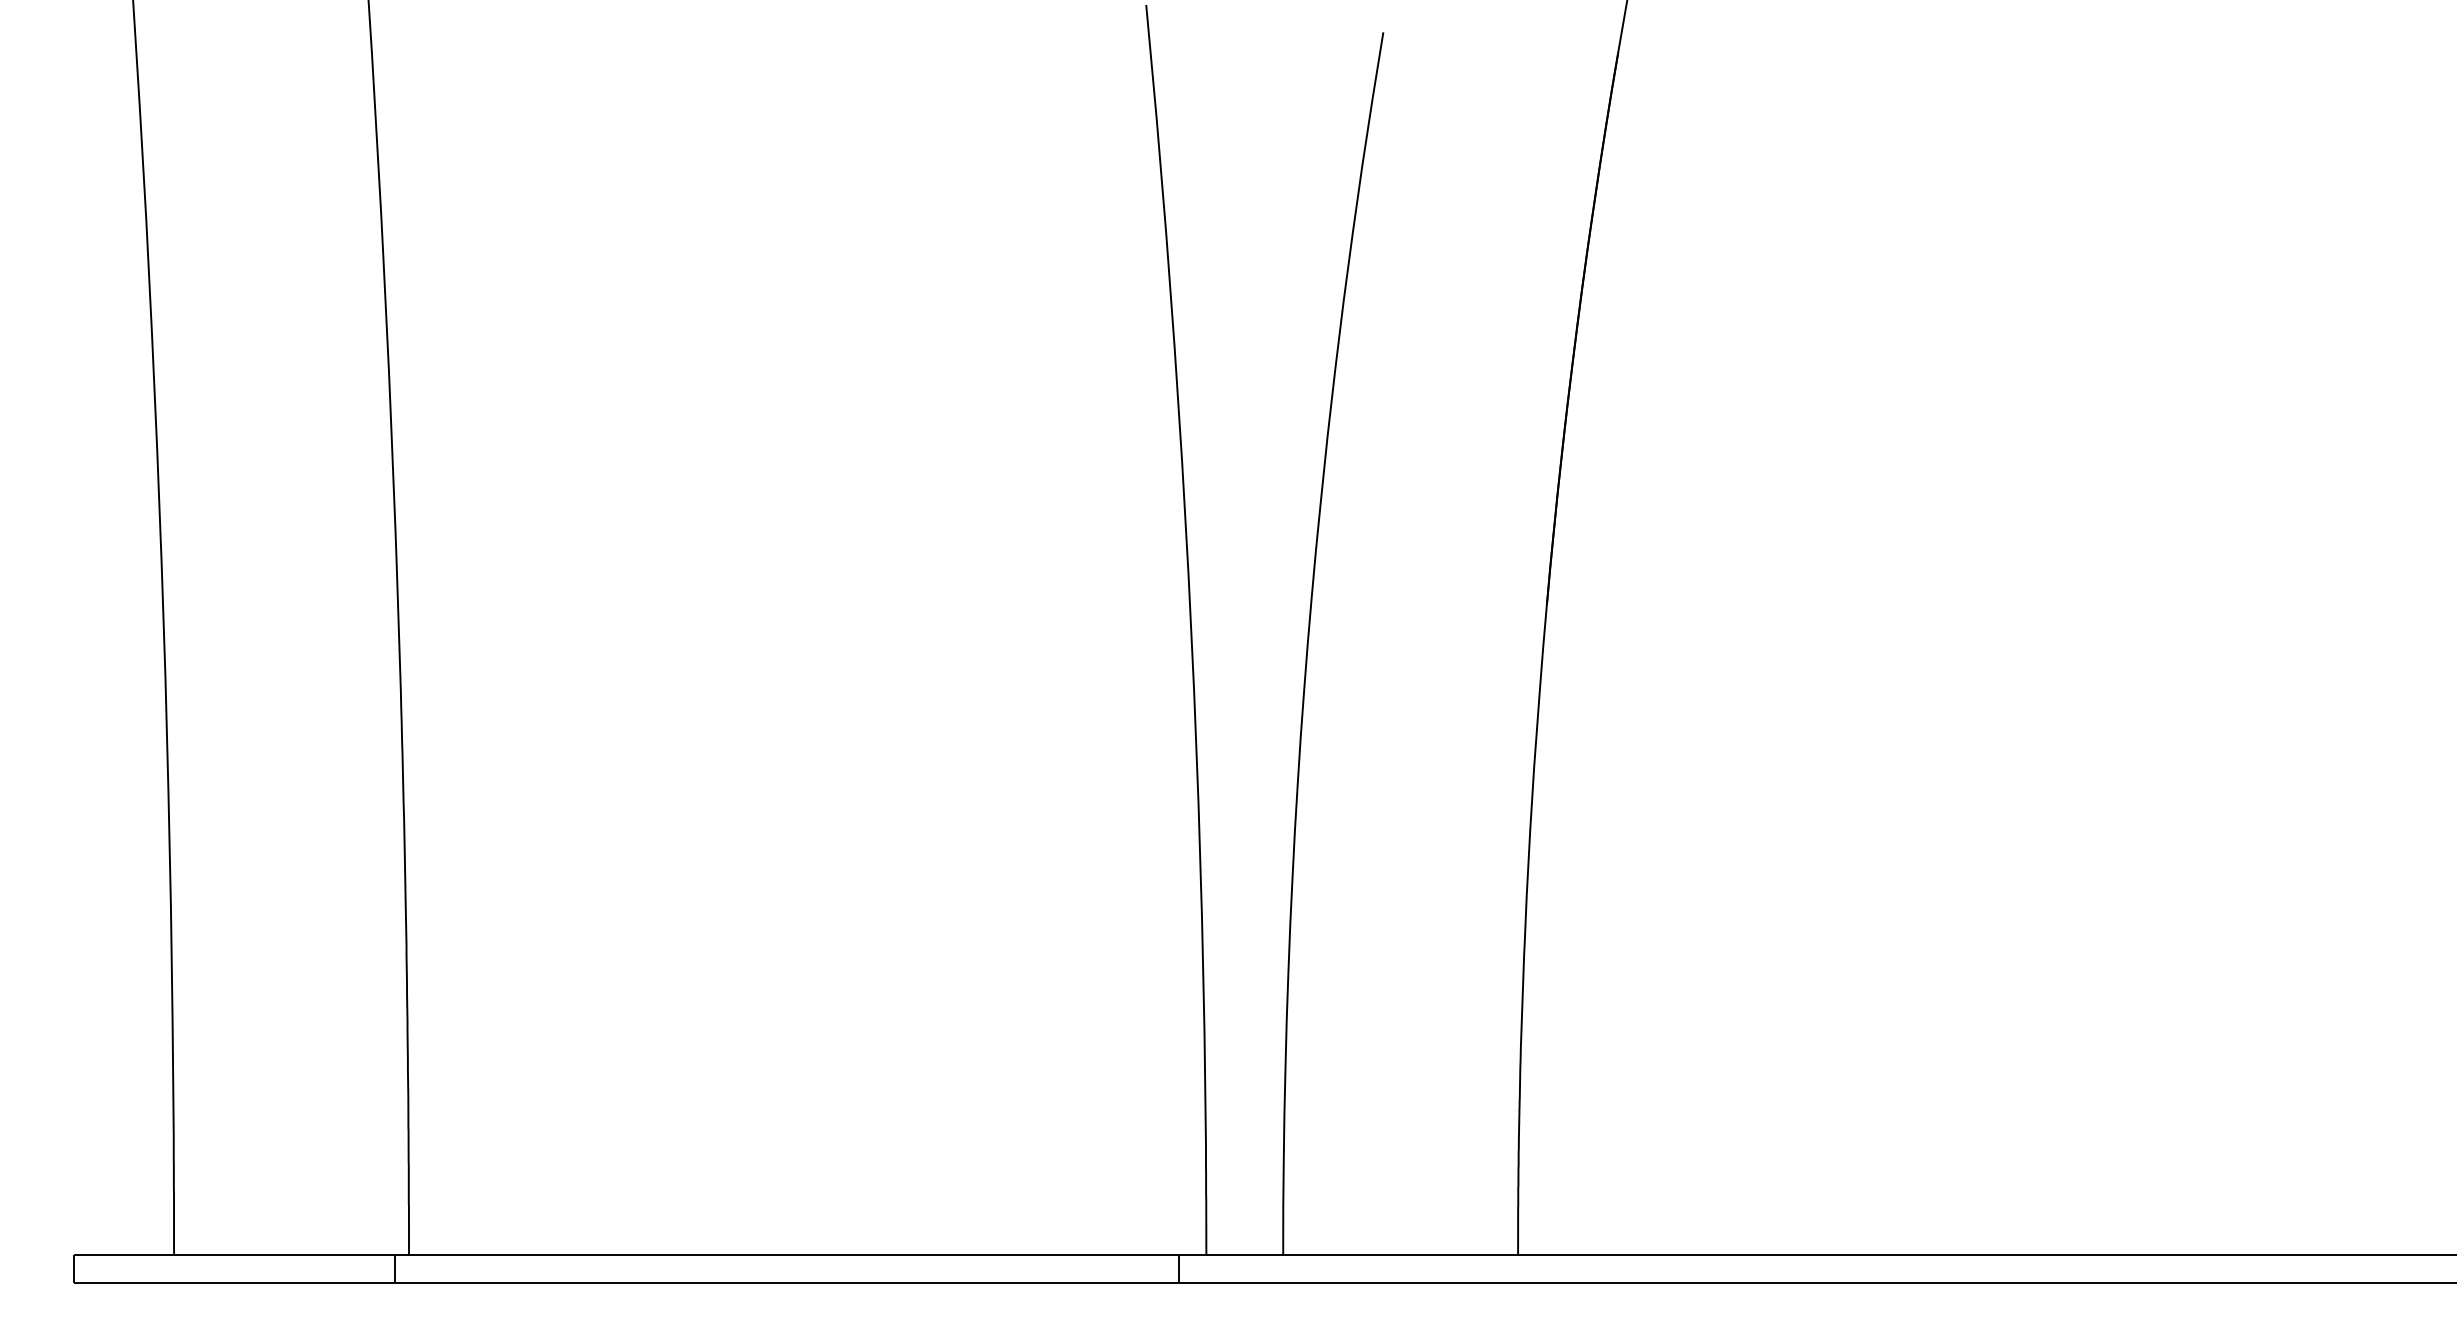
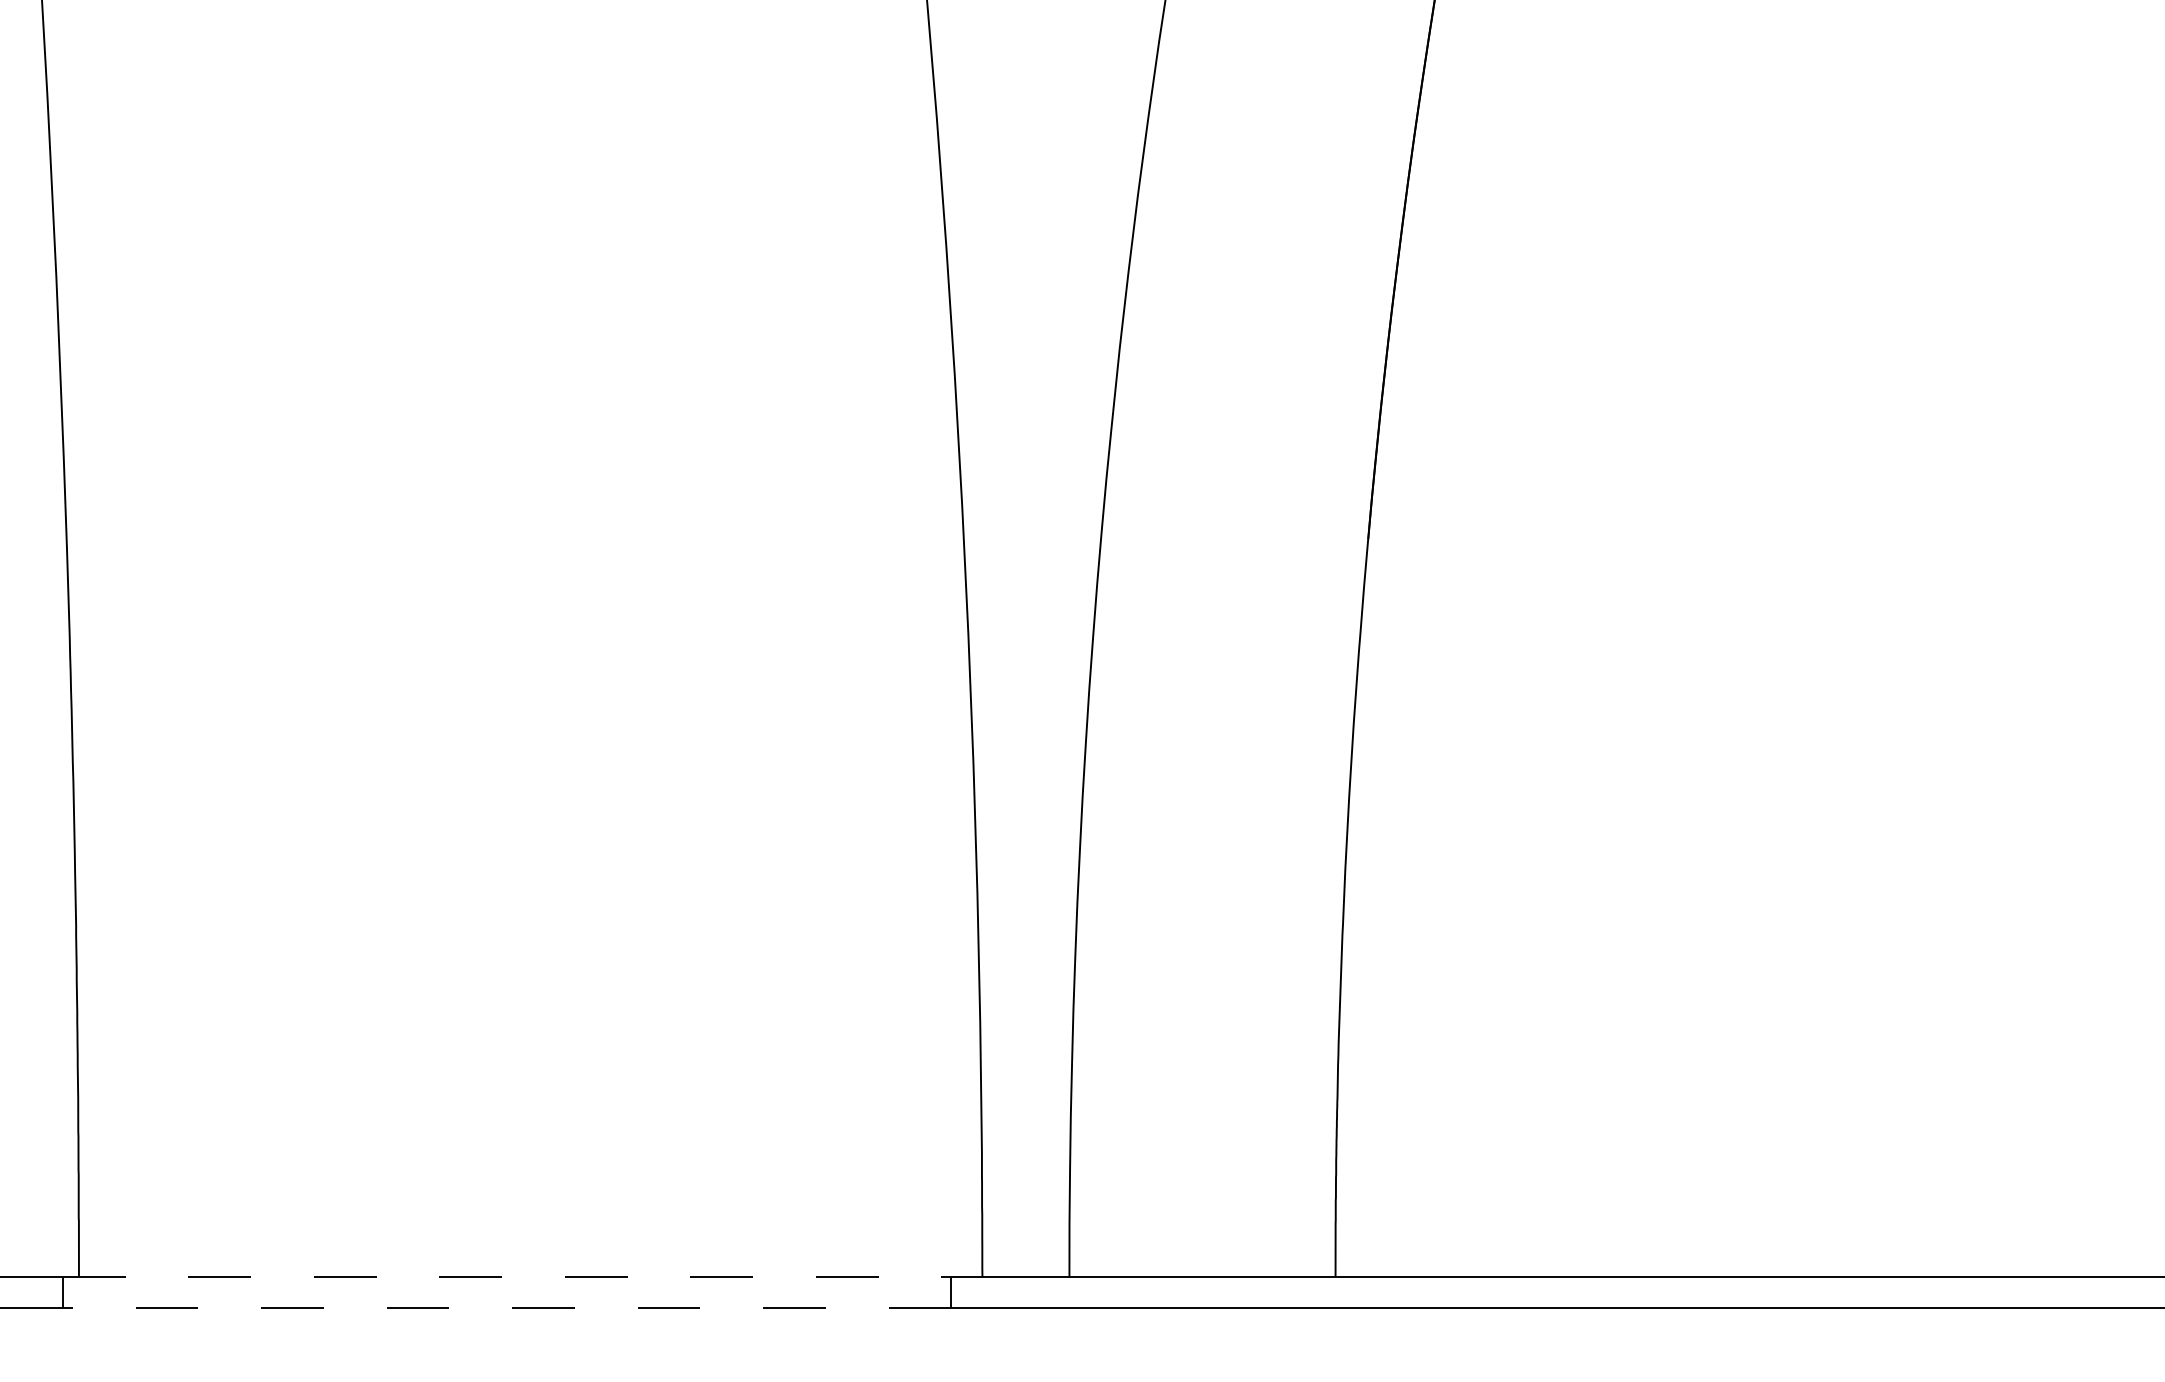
line: (787, 1255) -> (507, 1276), solid -> dashed
line: (786, 1283) -> (506, 1308), solid -> dashed

